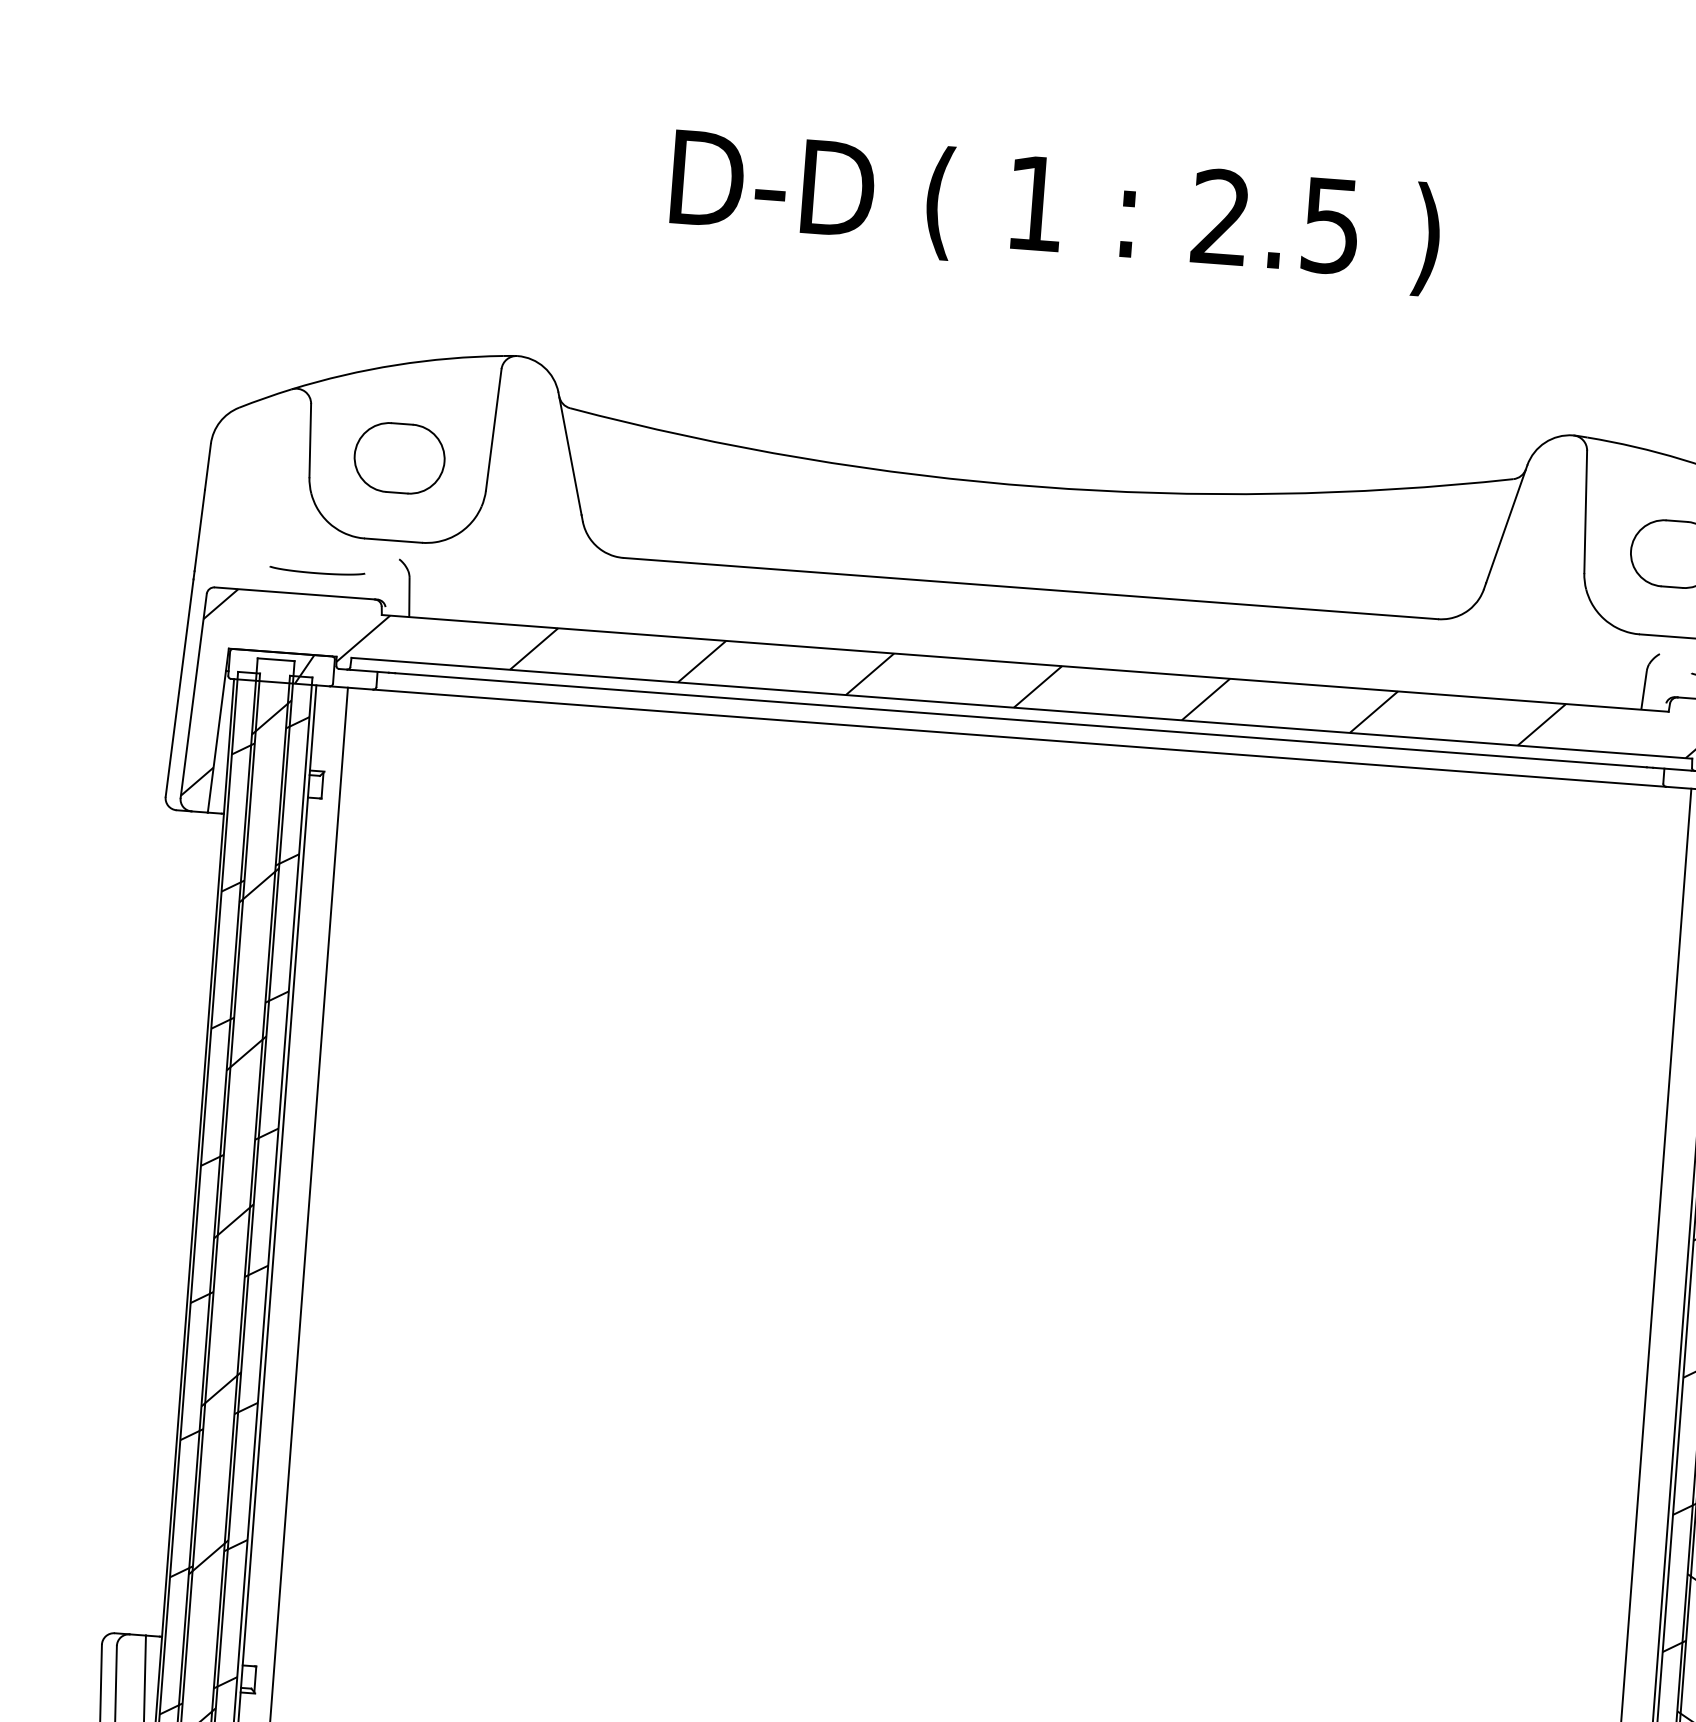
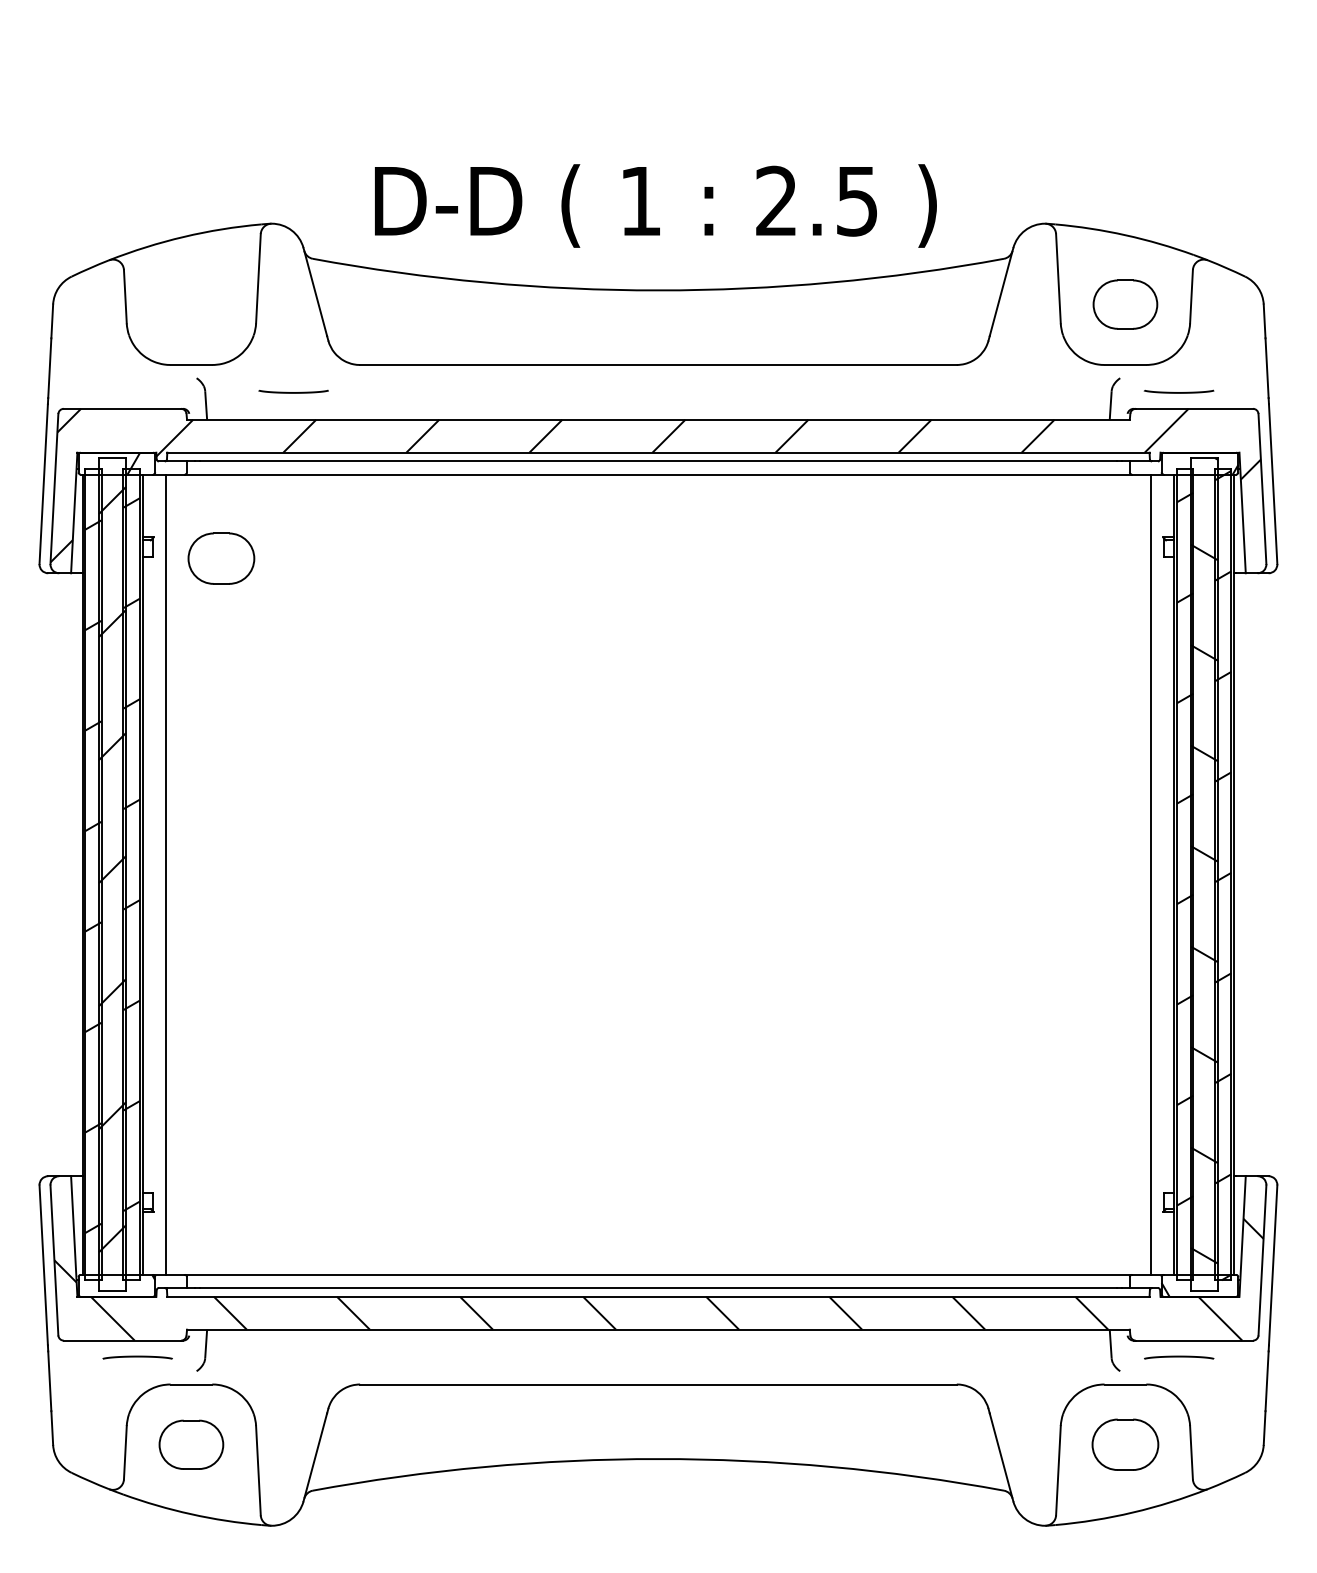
text: (1055, 210) -> (655, 205), moved
part: (399, 458) -> (221, 558), moved
curve: (317, 572) -> (293, 392), moved

